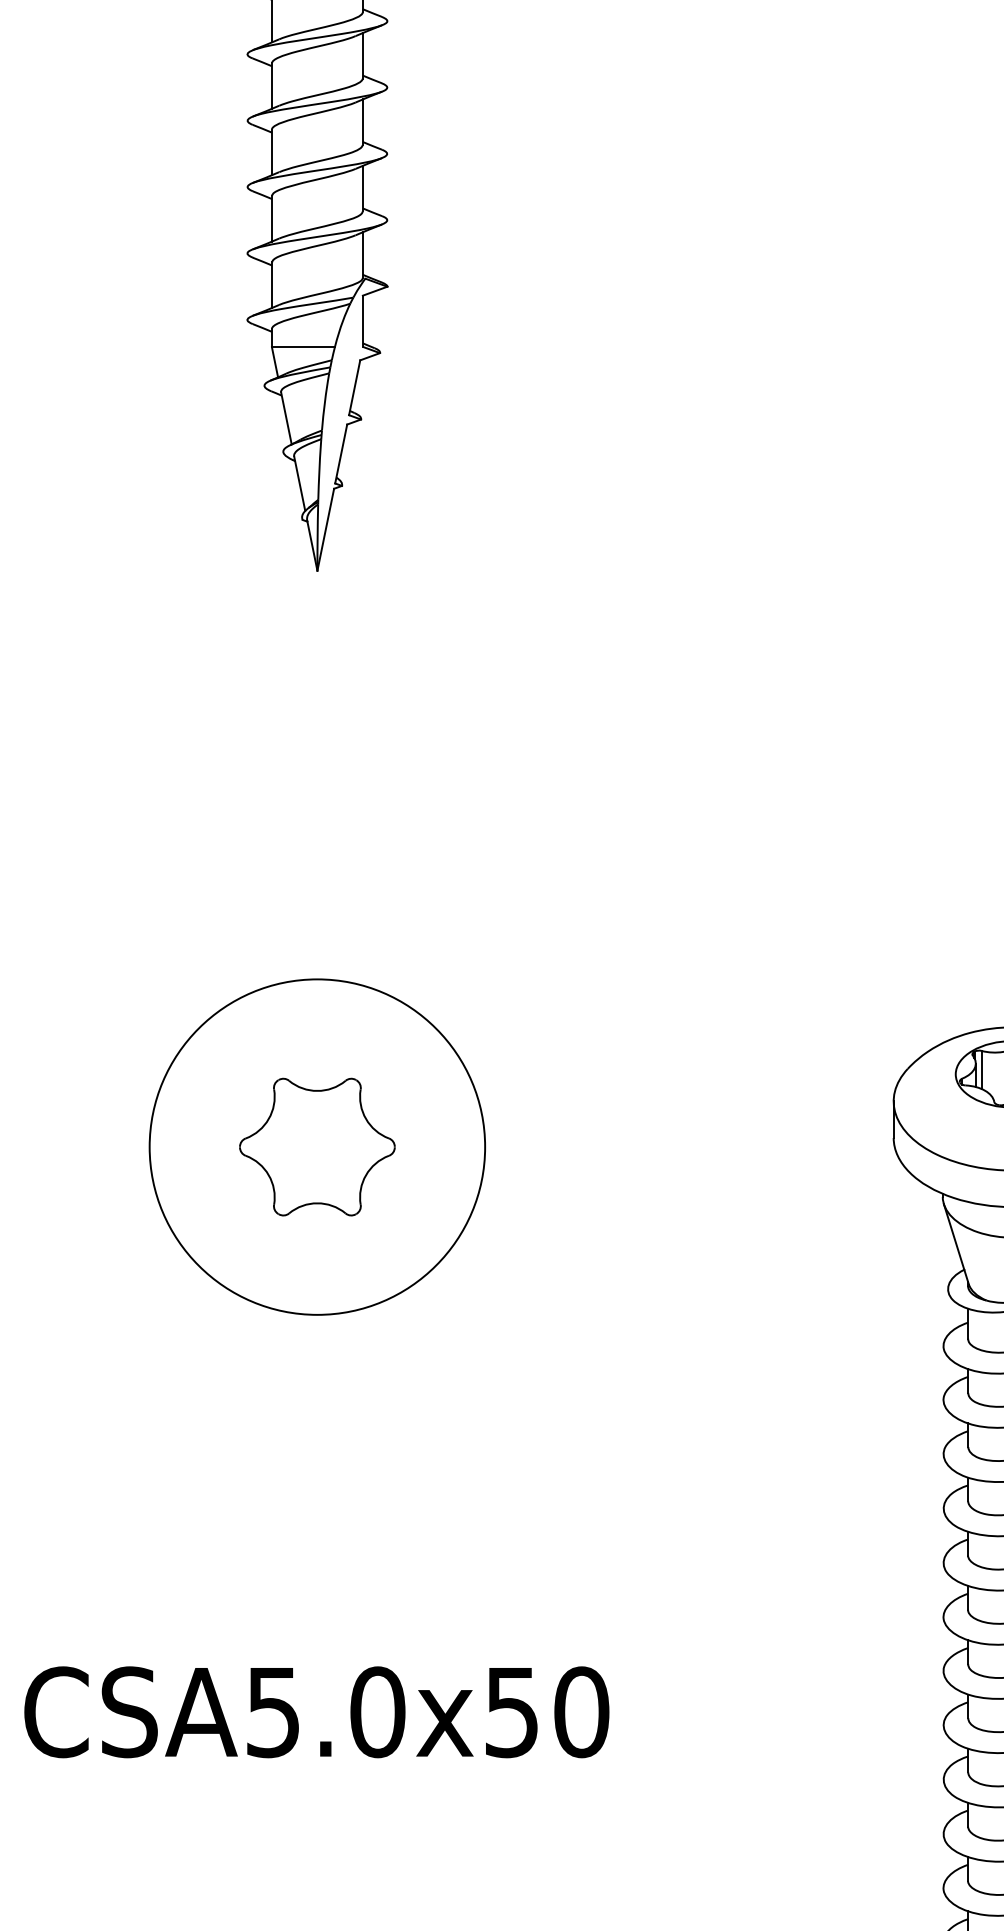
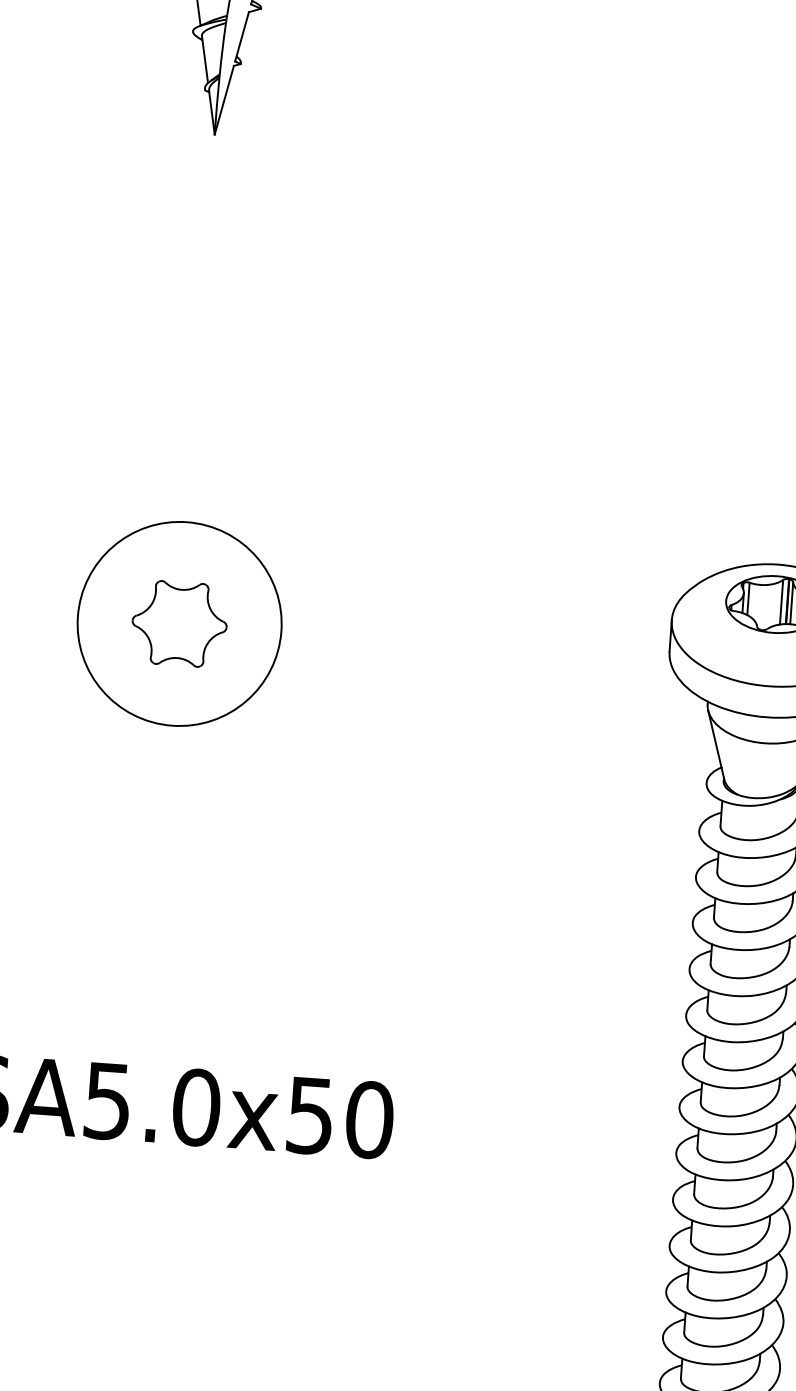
part: (317, 1146) -> (179, 623), size x0.71

